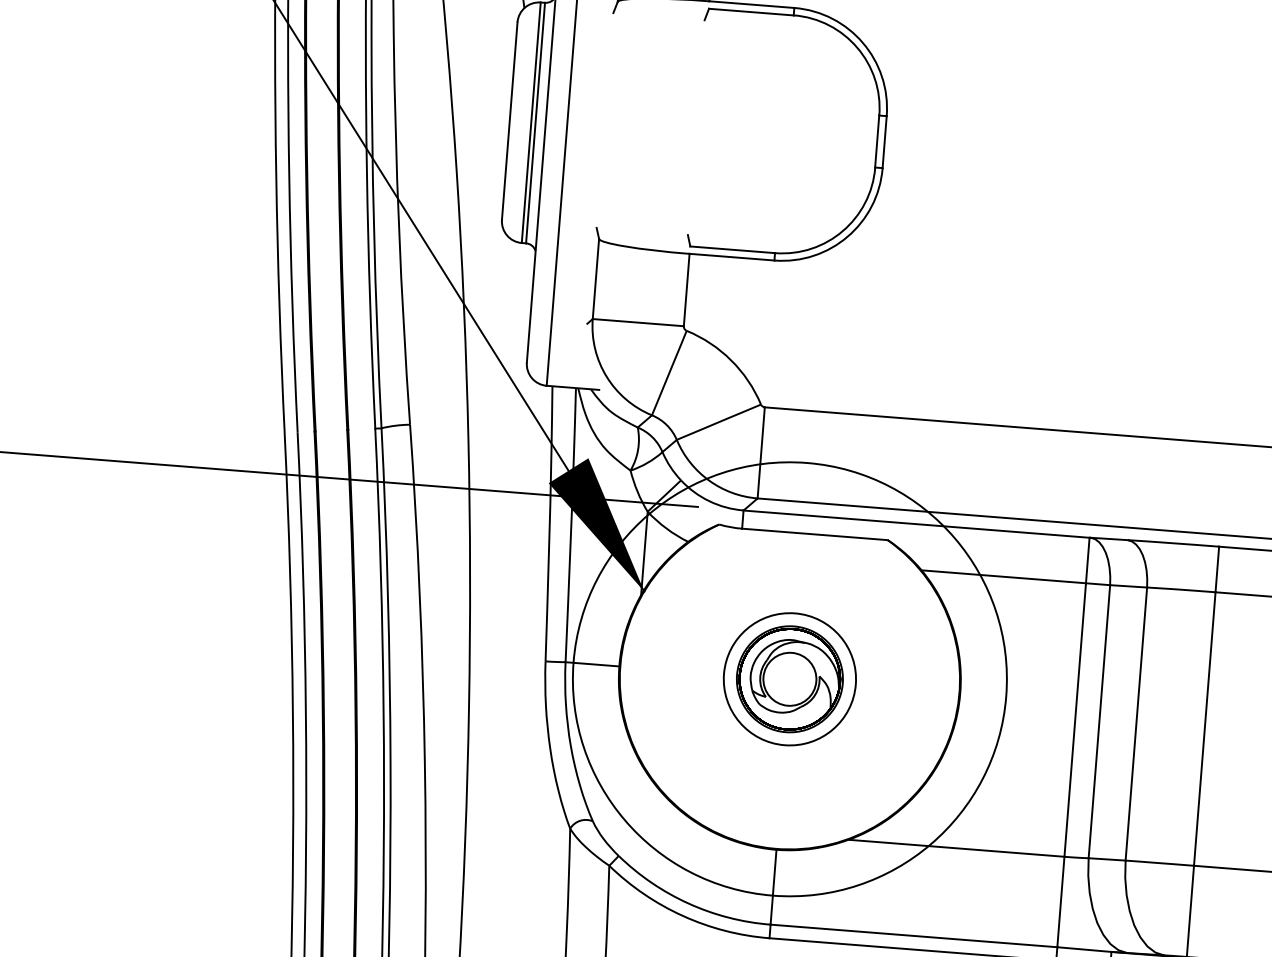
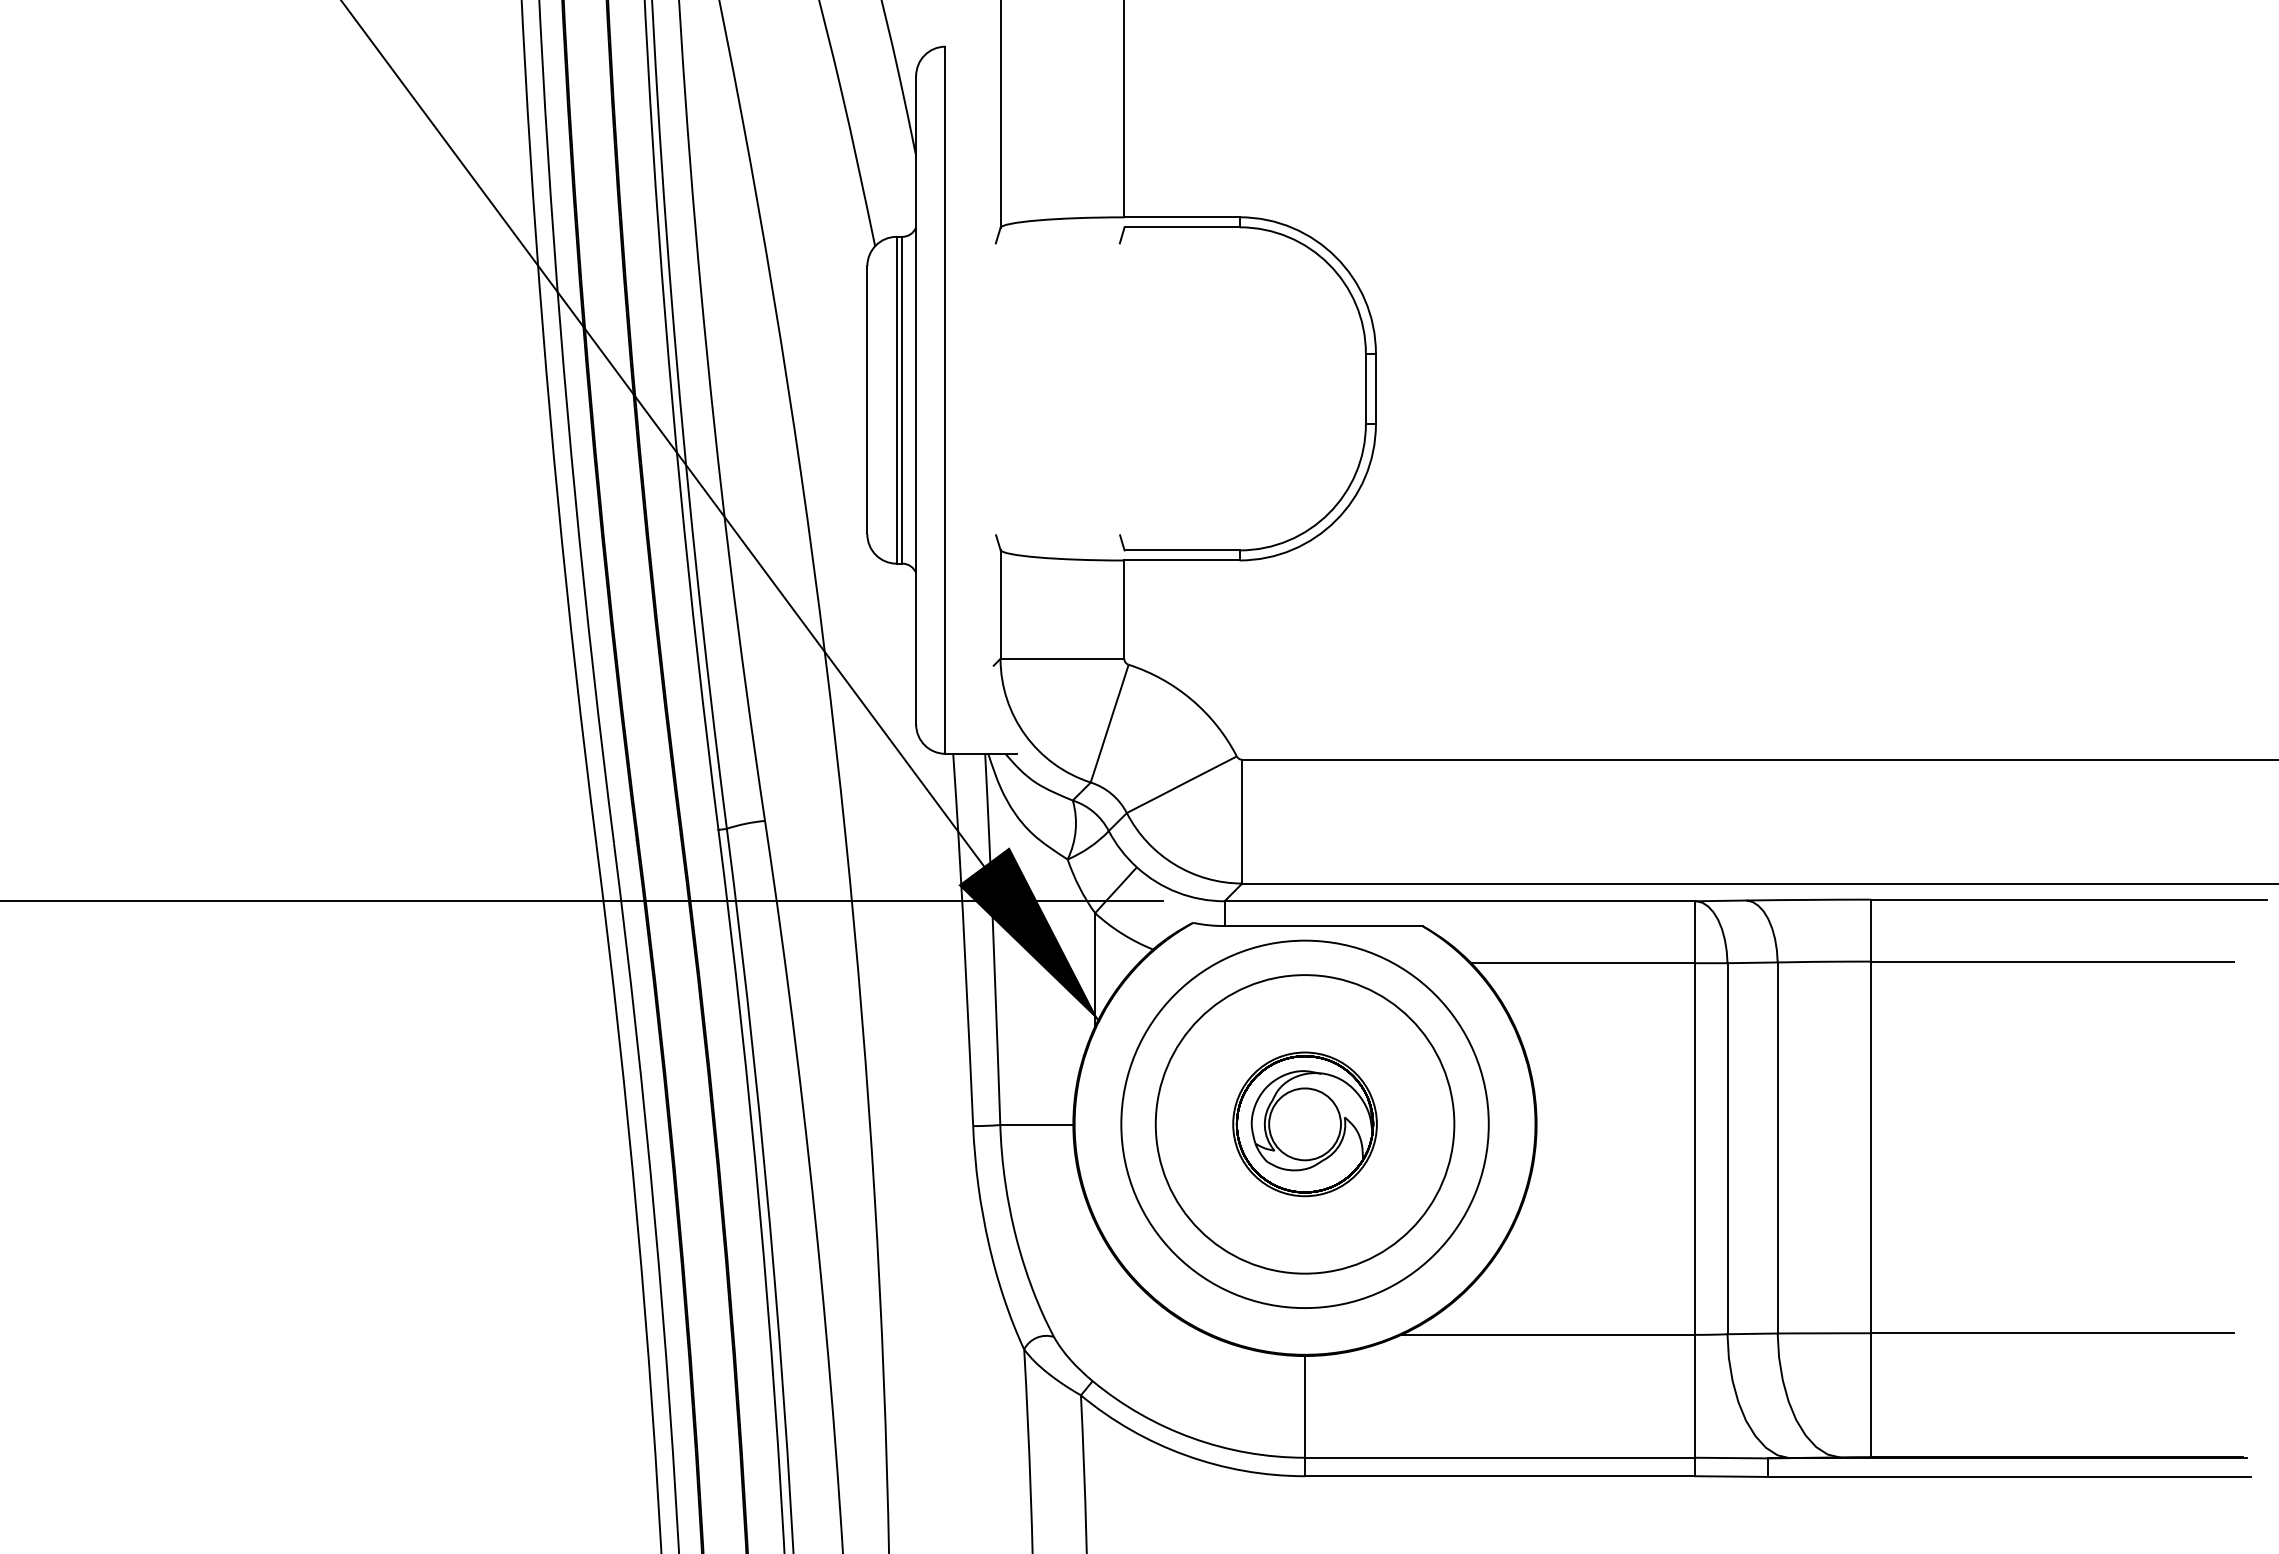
circle: (789, 679) -> (1304, 1124), size x0.62
circle: (789, 679) -> (1304, 1124), size x1.67

